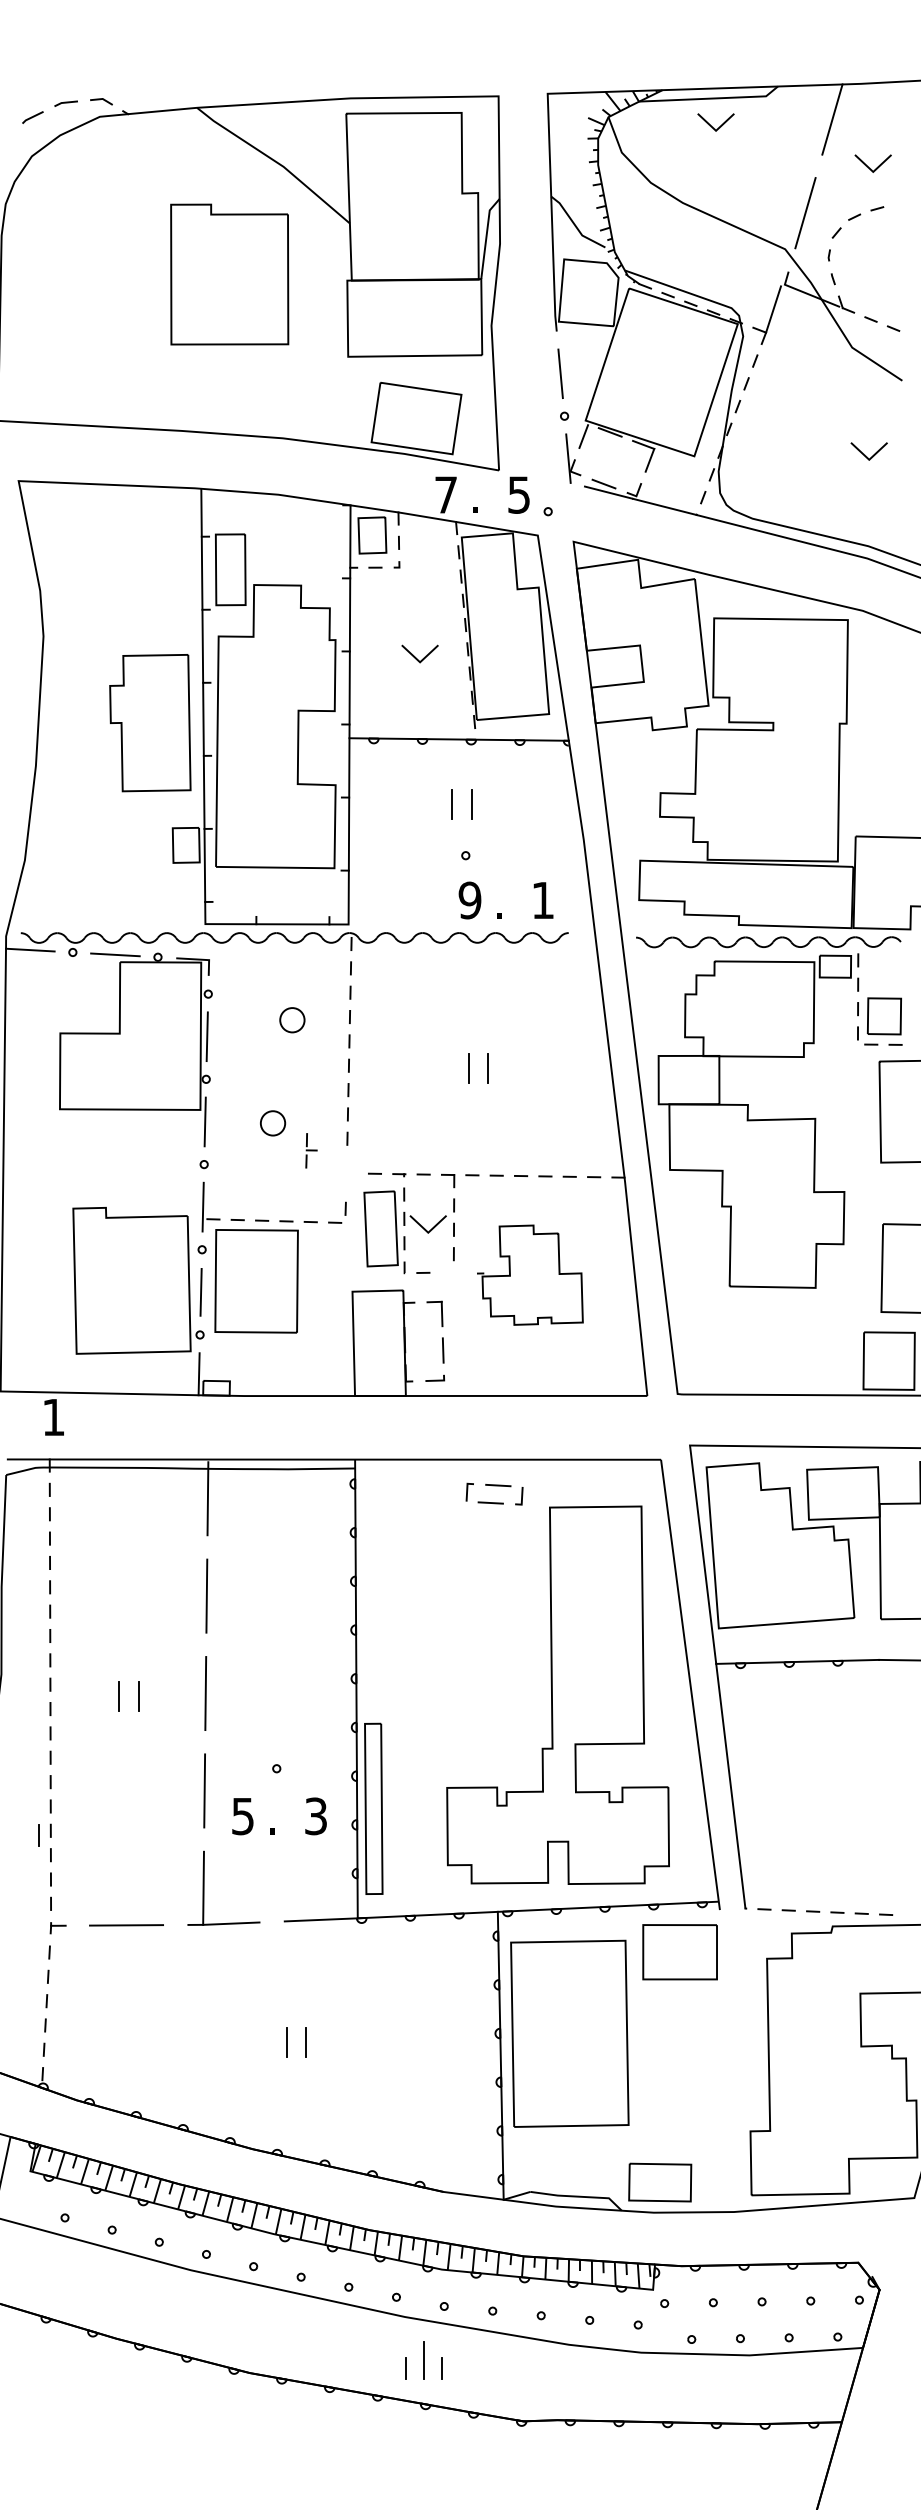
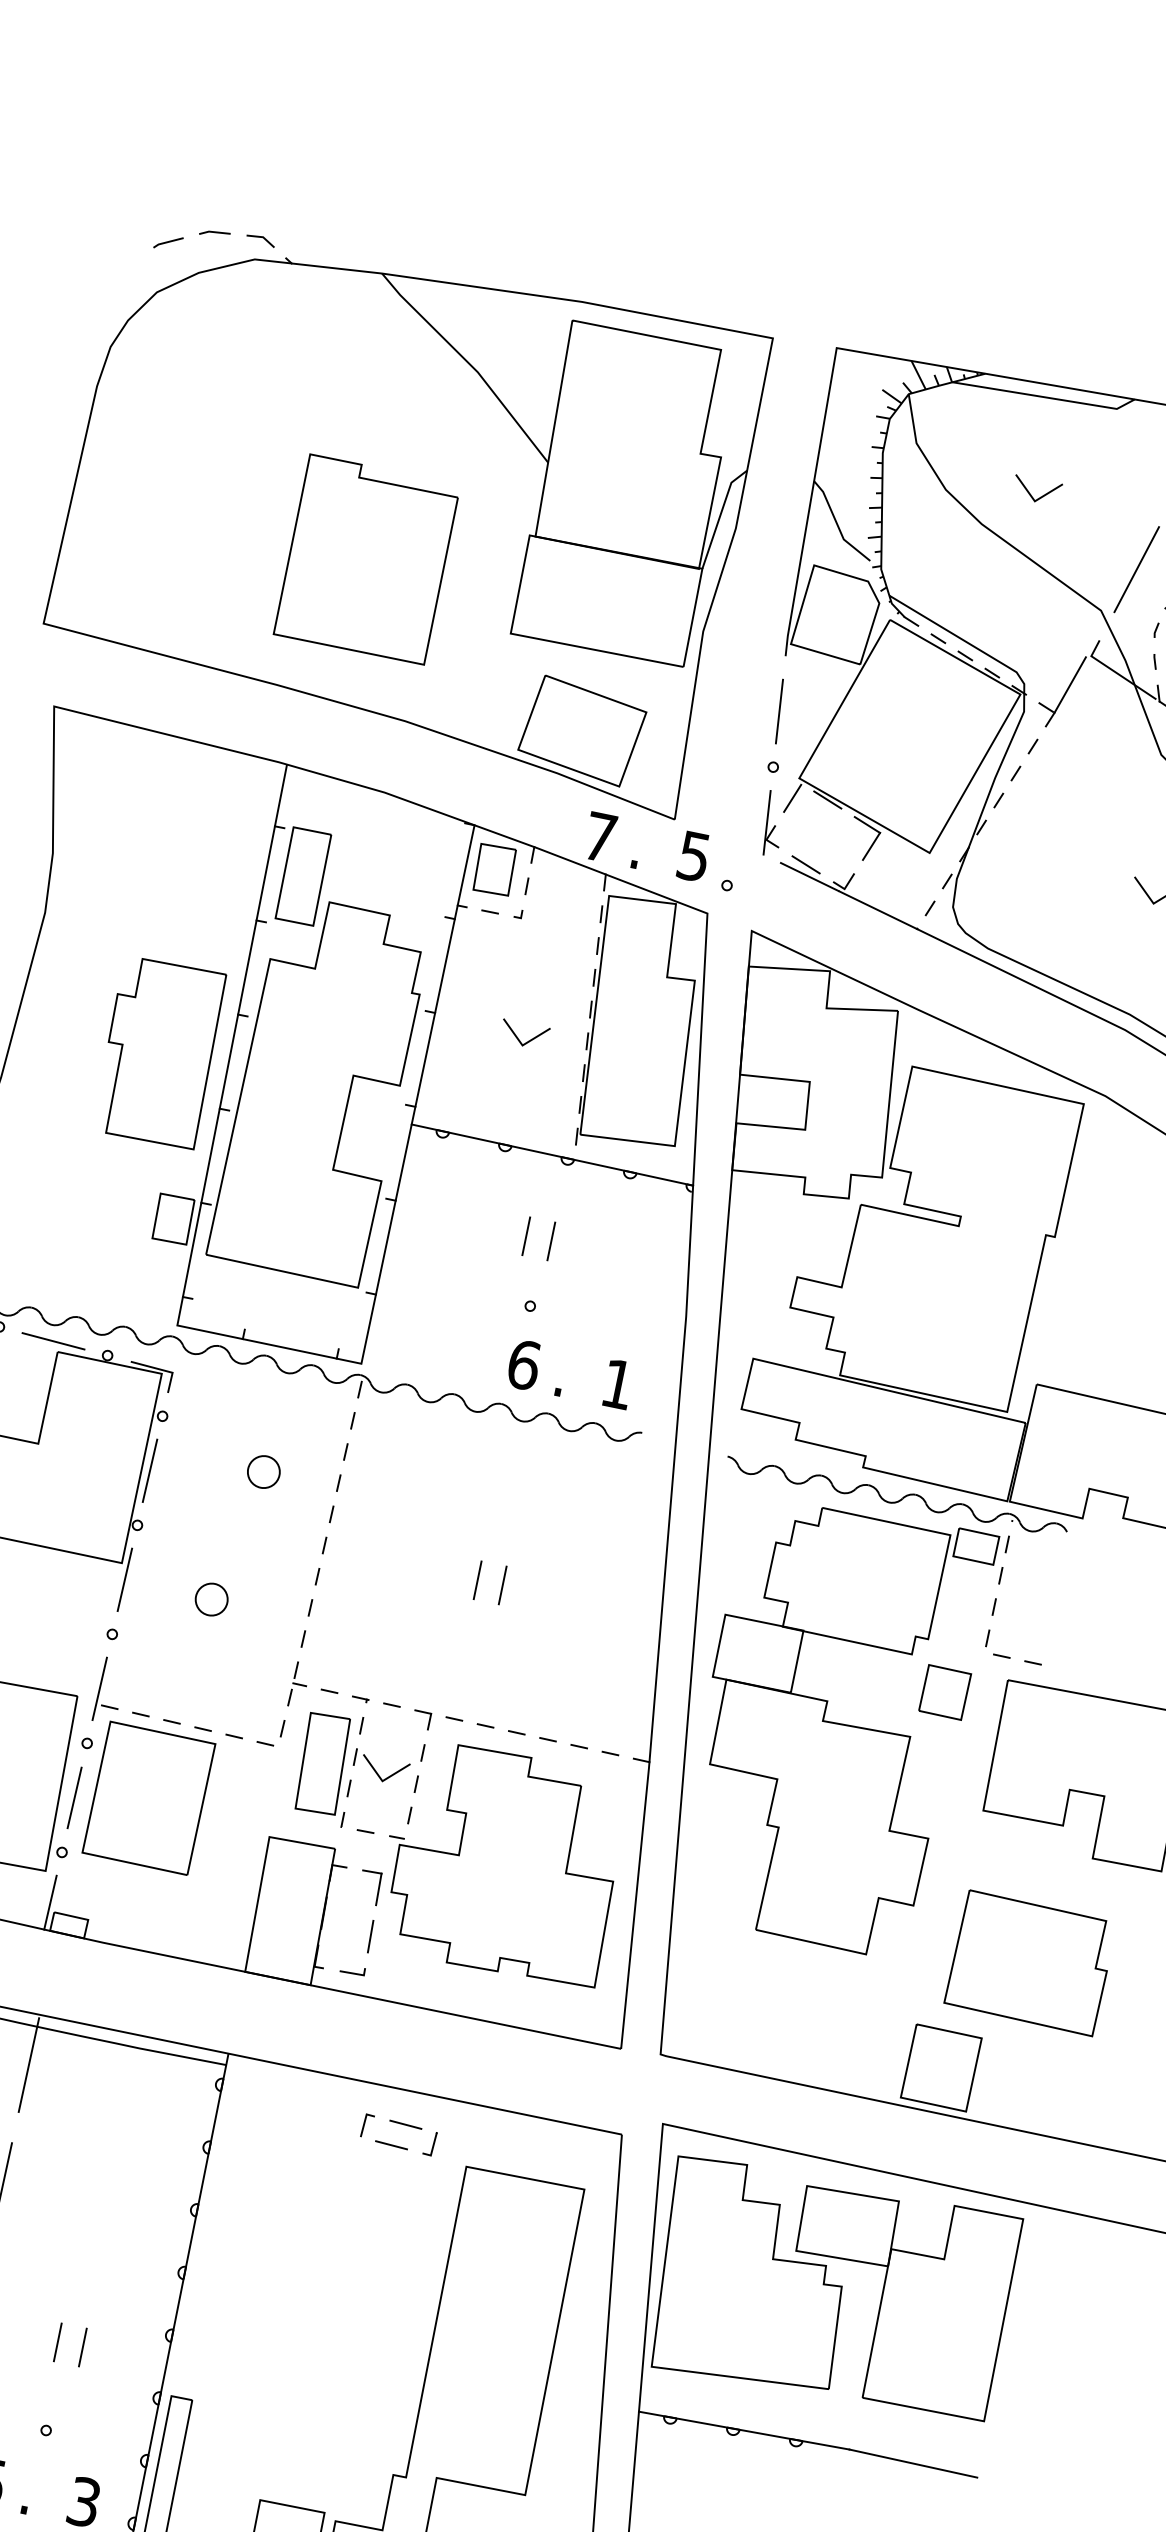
line: (711, 125) -> (1030, 493), moved
part: (229, 274) -> (366, 559), moved
text: (469, 900) -> (523, 1364), 9 -> 6
part: (883, 1016) -> (943, 1692), moved
part: (311, 1150) -> (299, 1684), moved
part: (529, 1274) -> (501, 1861), size x1.67
line: (271, 1700) -> (57, 2341), added
line: (291, 1700) -> (83, 2346), added

